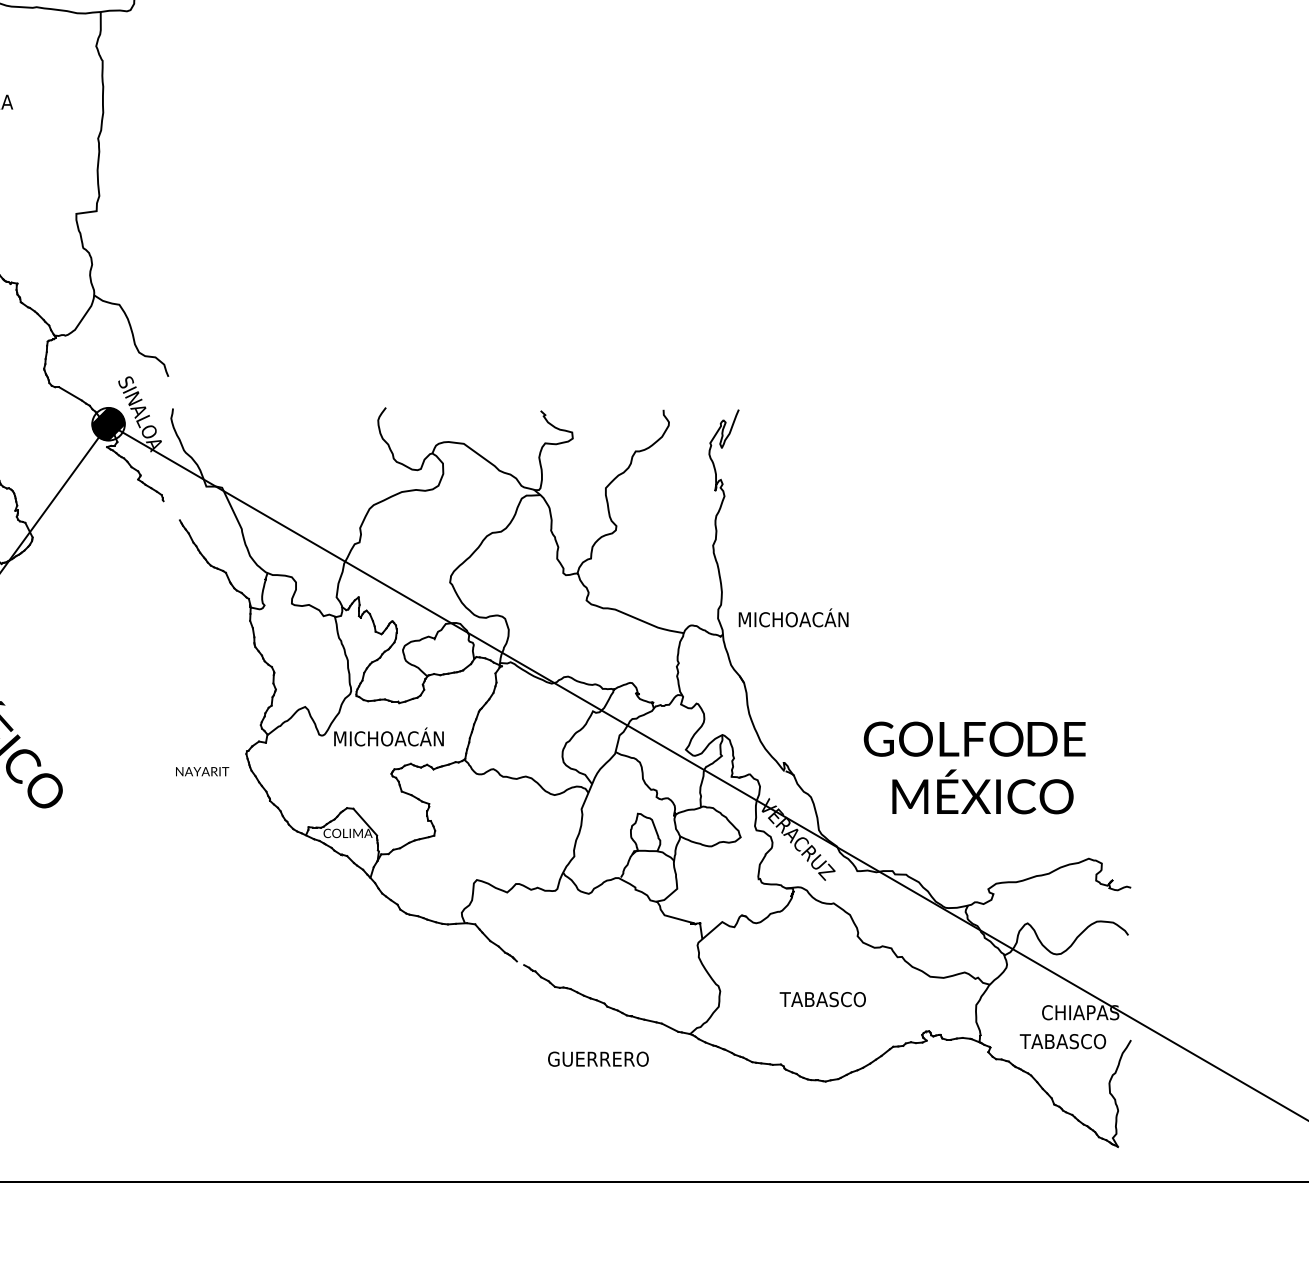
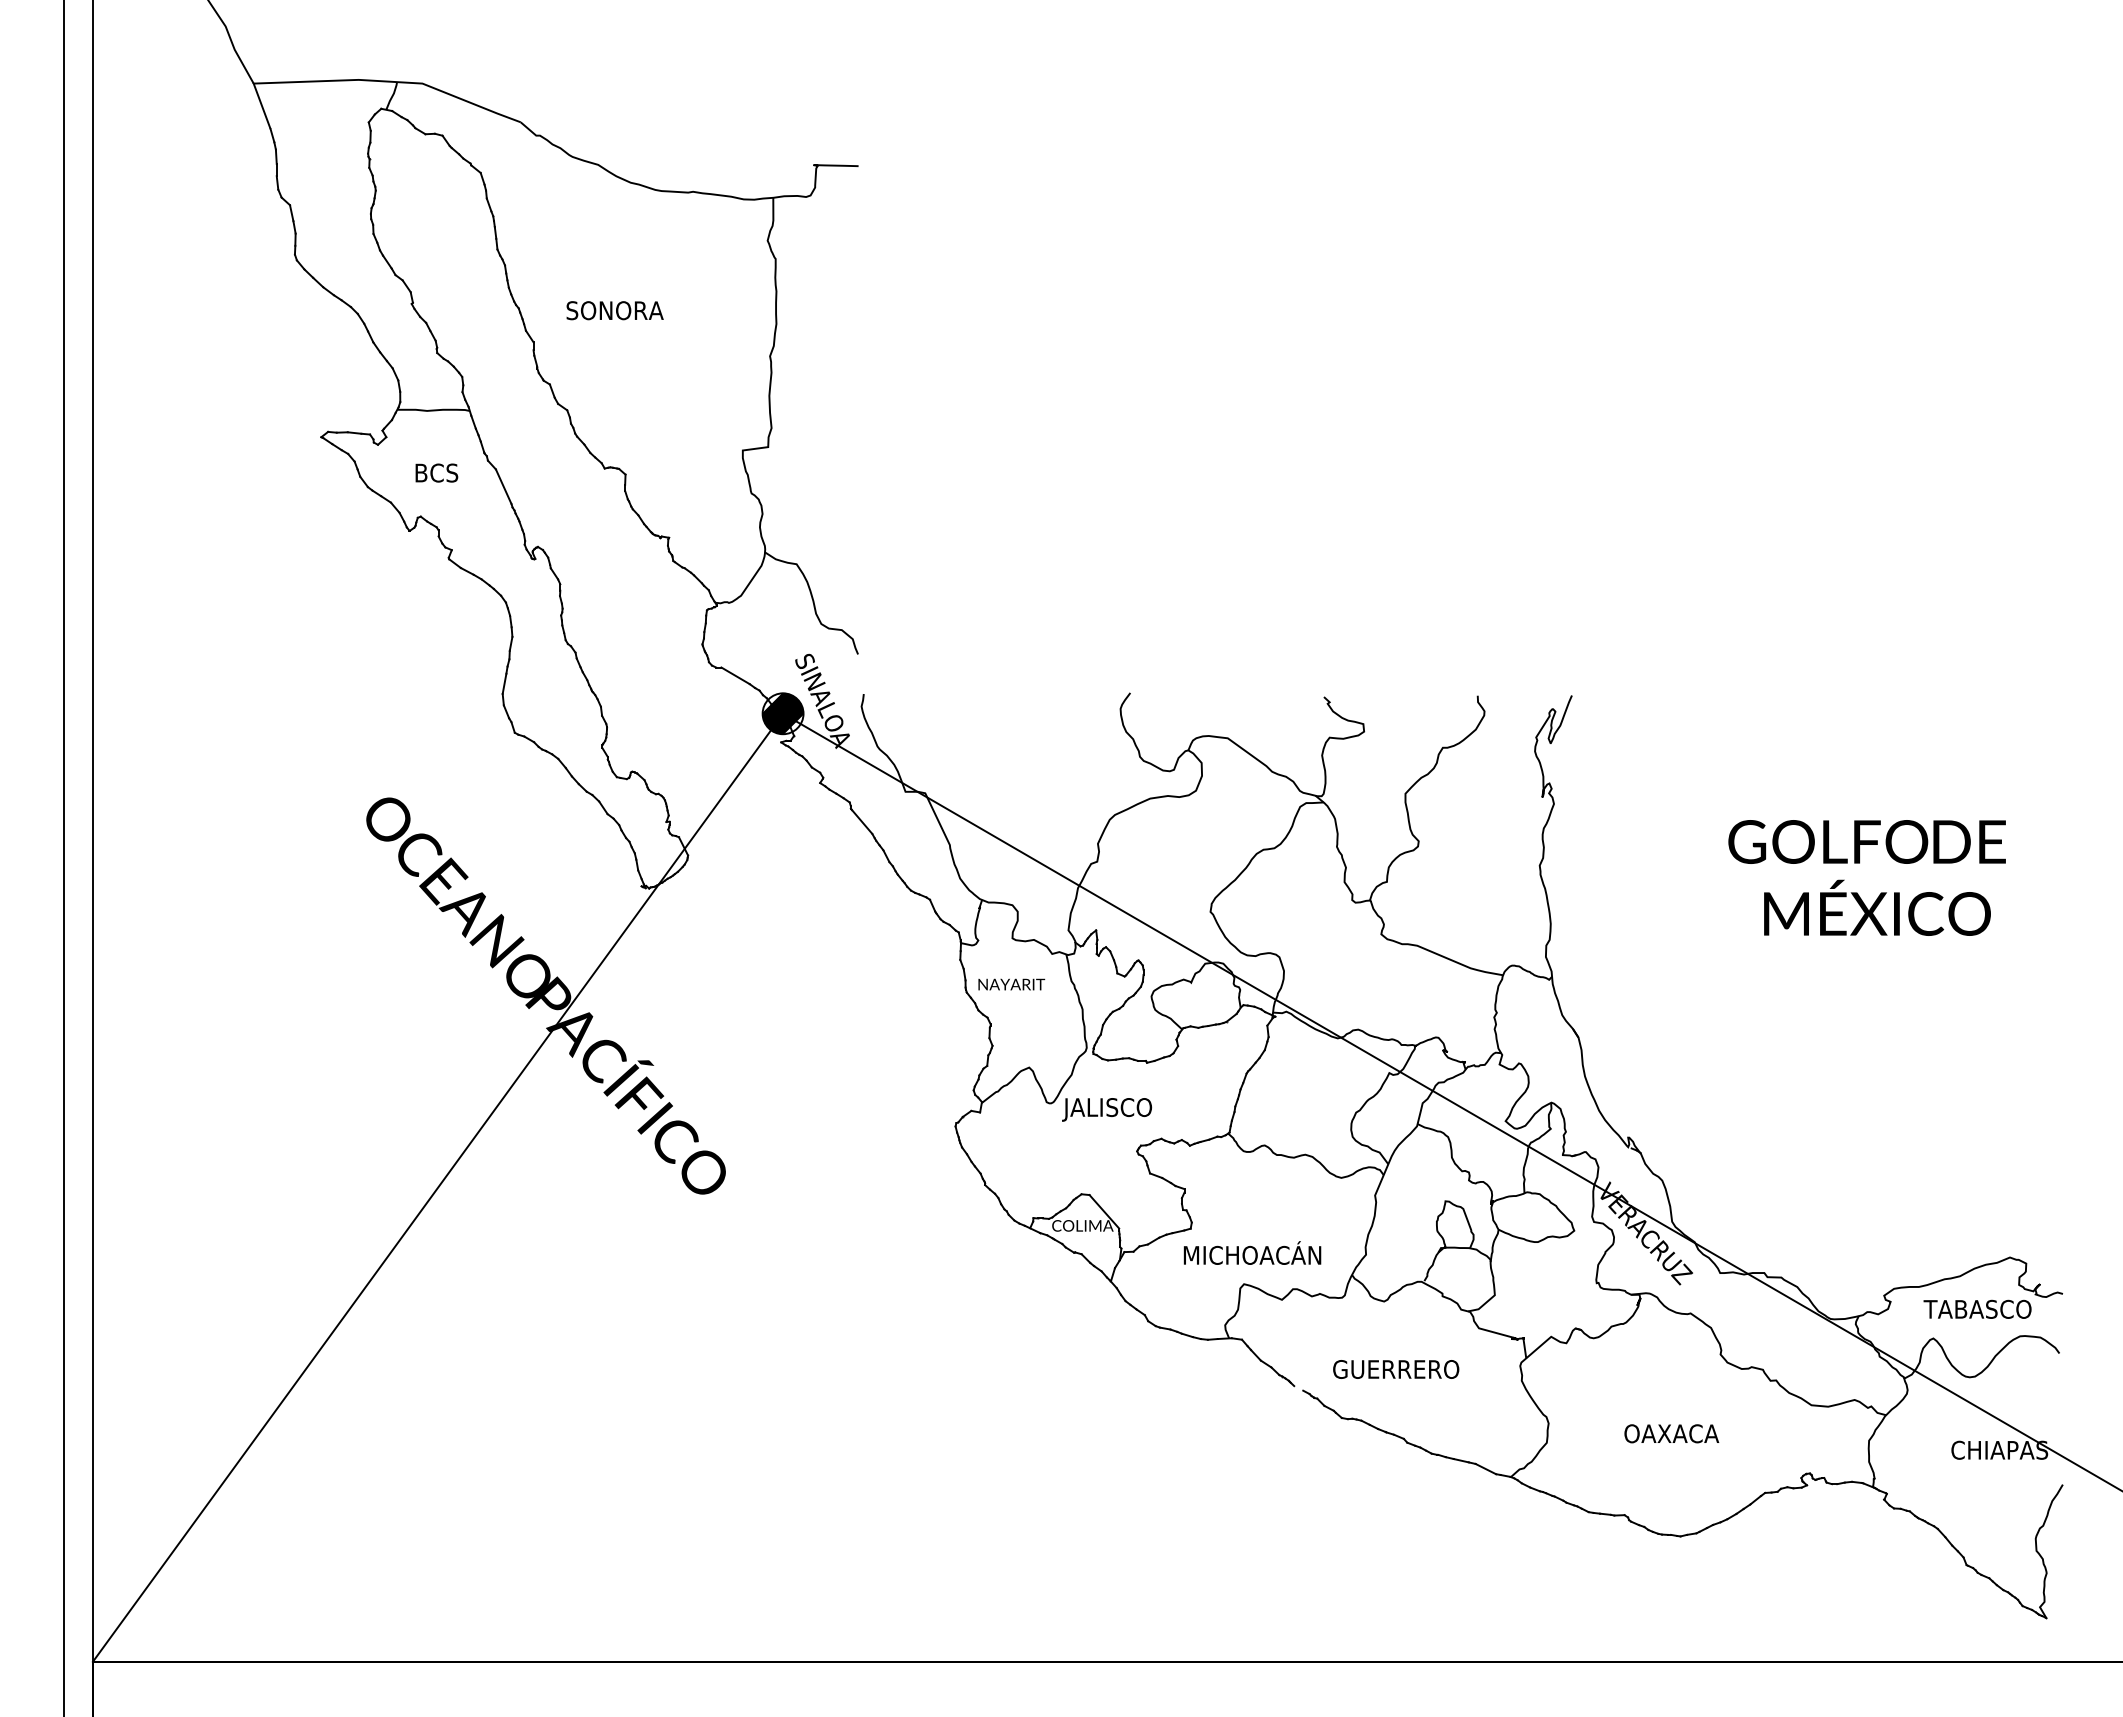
line: (171, 511) -> (861, 822), added
text: (793, 617) -> (1252, 1252), moved
text: (387, 738) -> (1132, 1107), MICHOACÁN -> JALISCO
text: (974, 767) -> (1866, 877), moved
text: (202, 771) -> (1011, 984), moved
text: (823, 999) -> (1677, 1433), TABASCO -> OAXACA
text: (1062, 1040) -> (1977, 1308), moved
text: (598, 1059) -> (1396, 1369), moved

